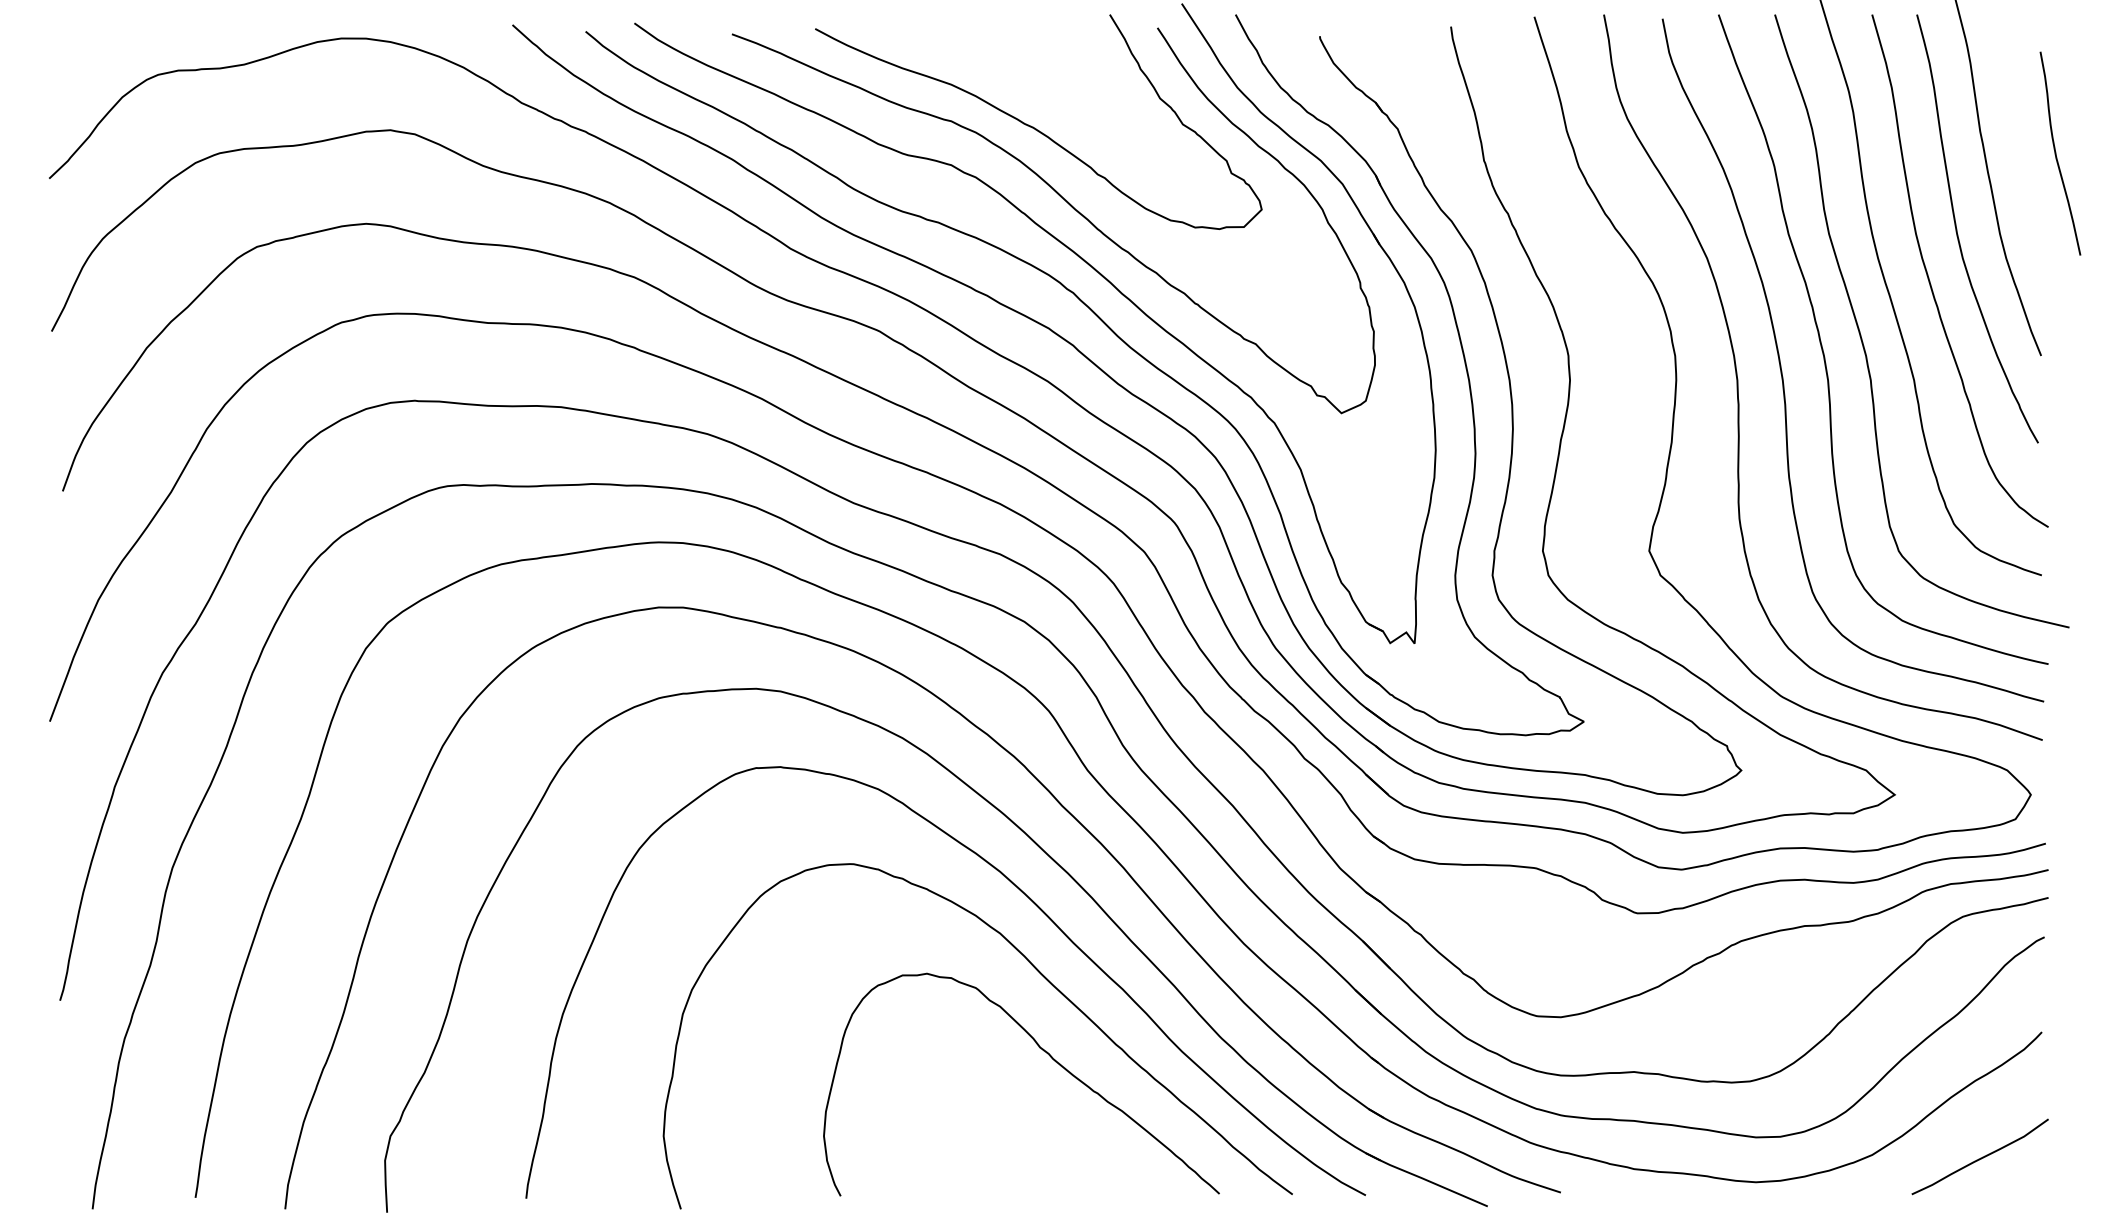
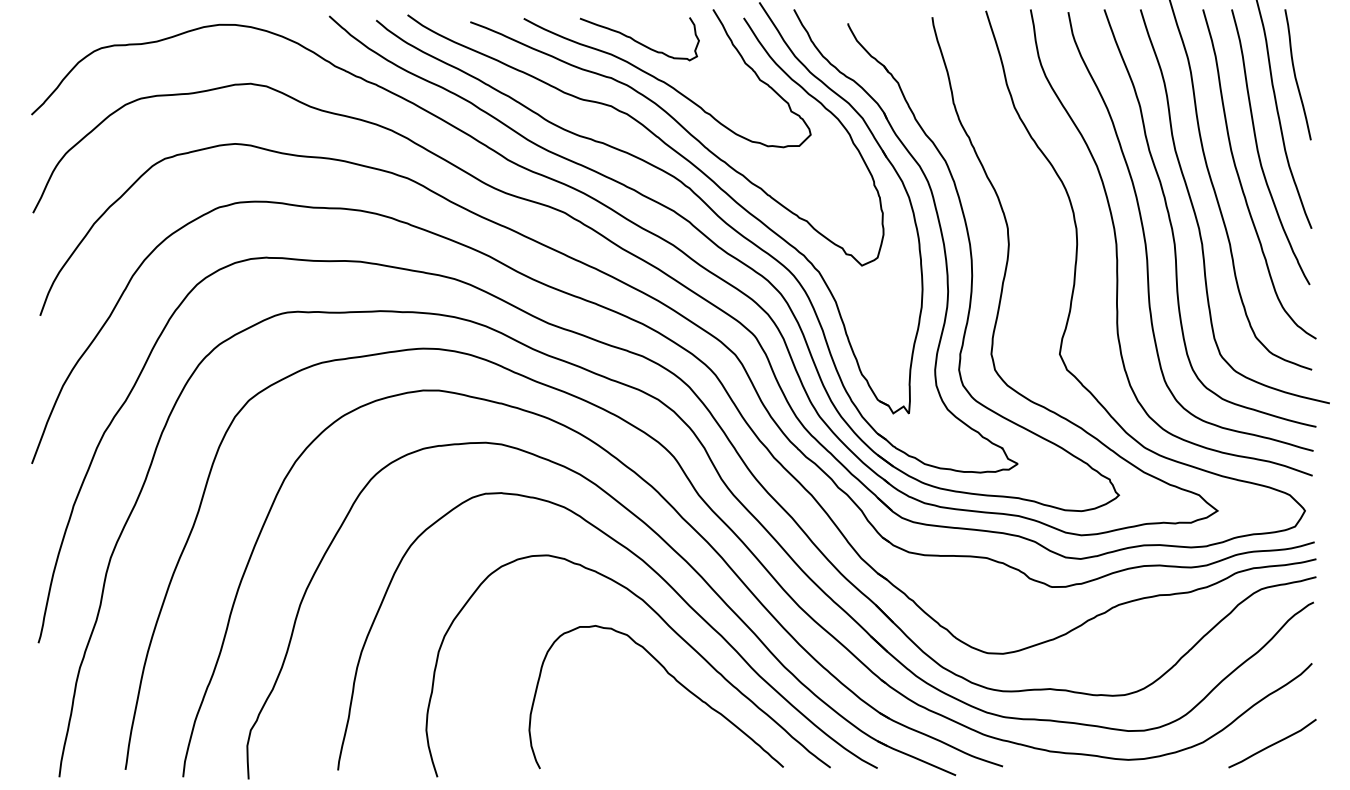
curve: (993, 64) -> (638, 41), added
curve: (2056, 153) -> (1295, 74), moved

